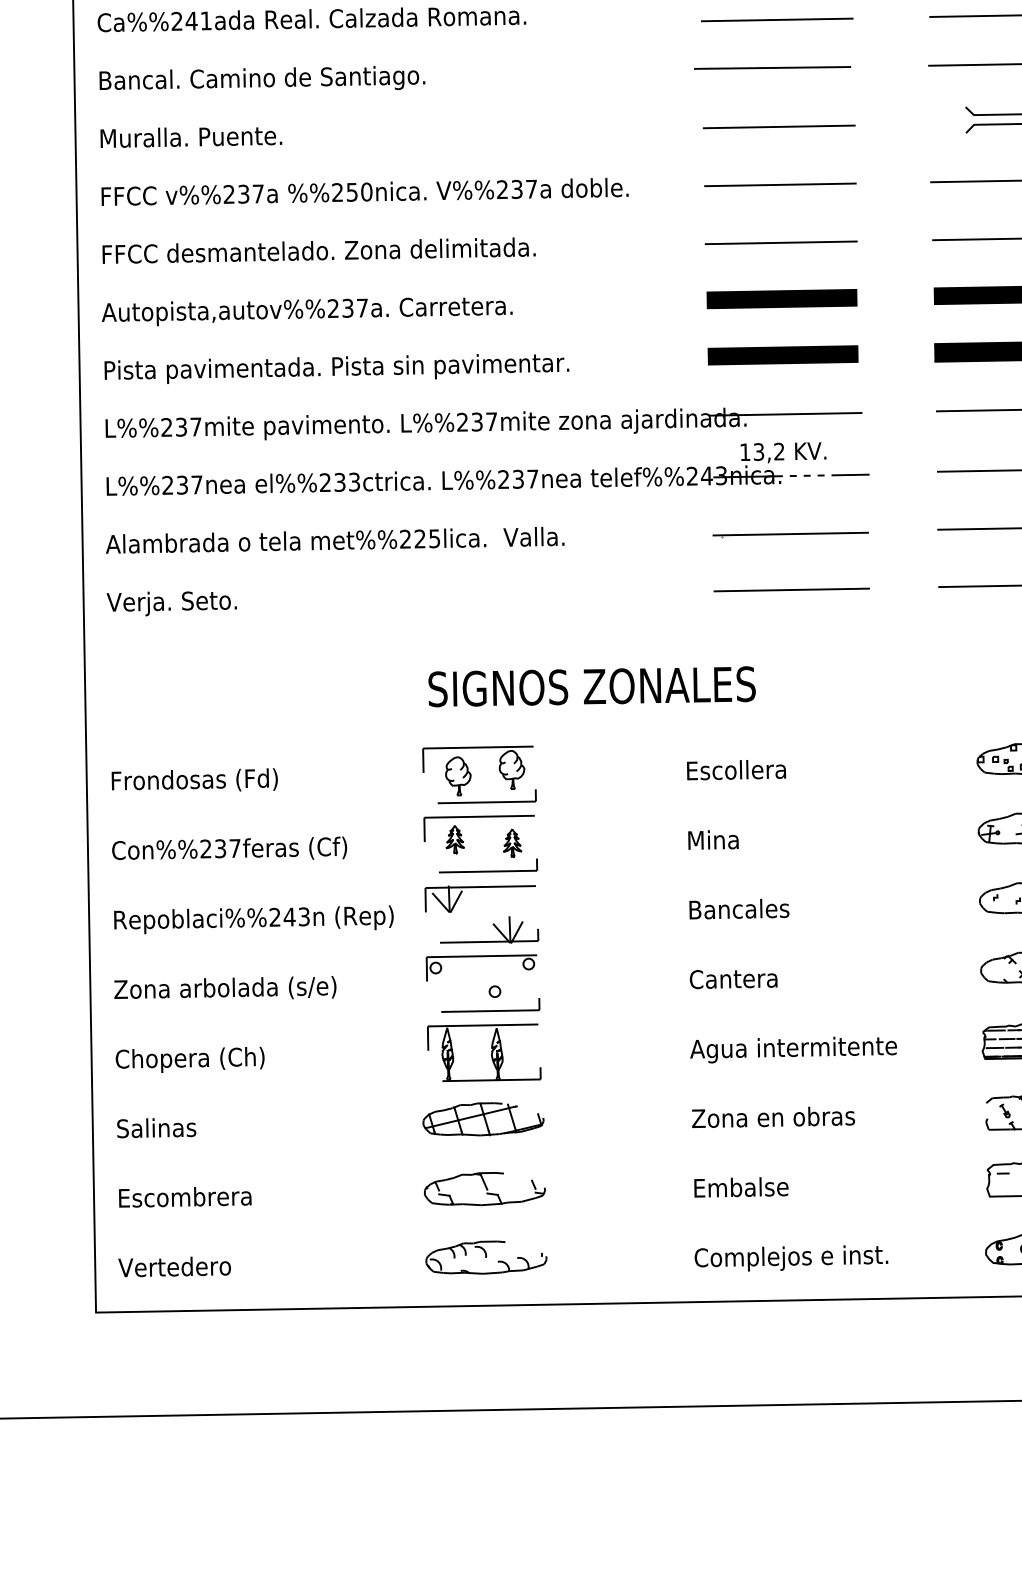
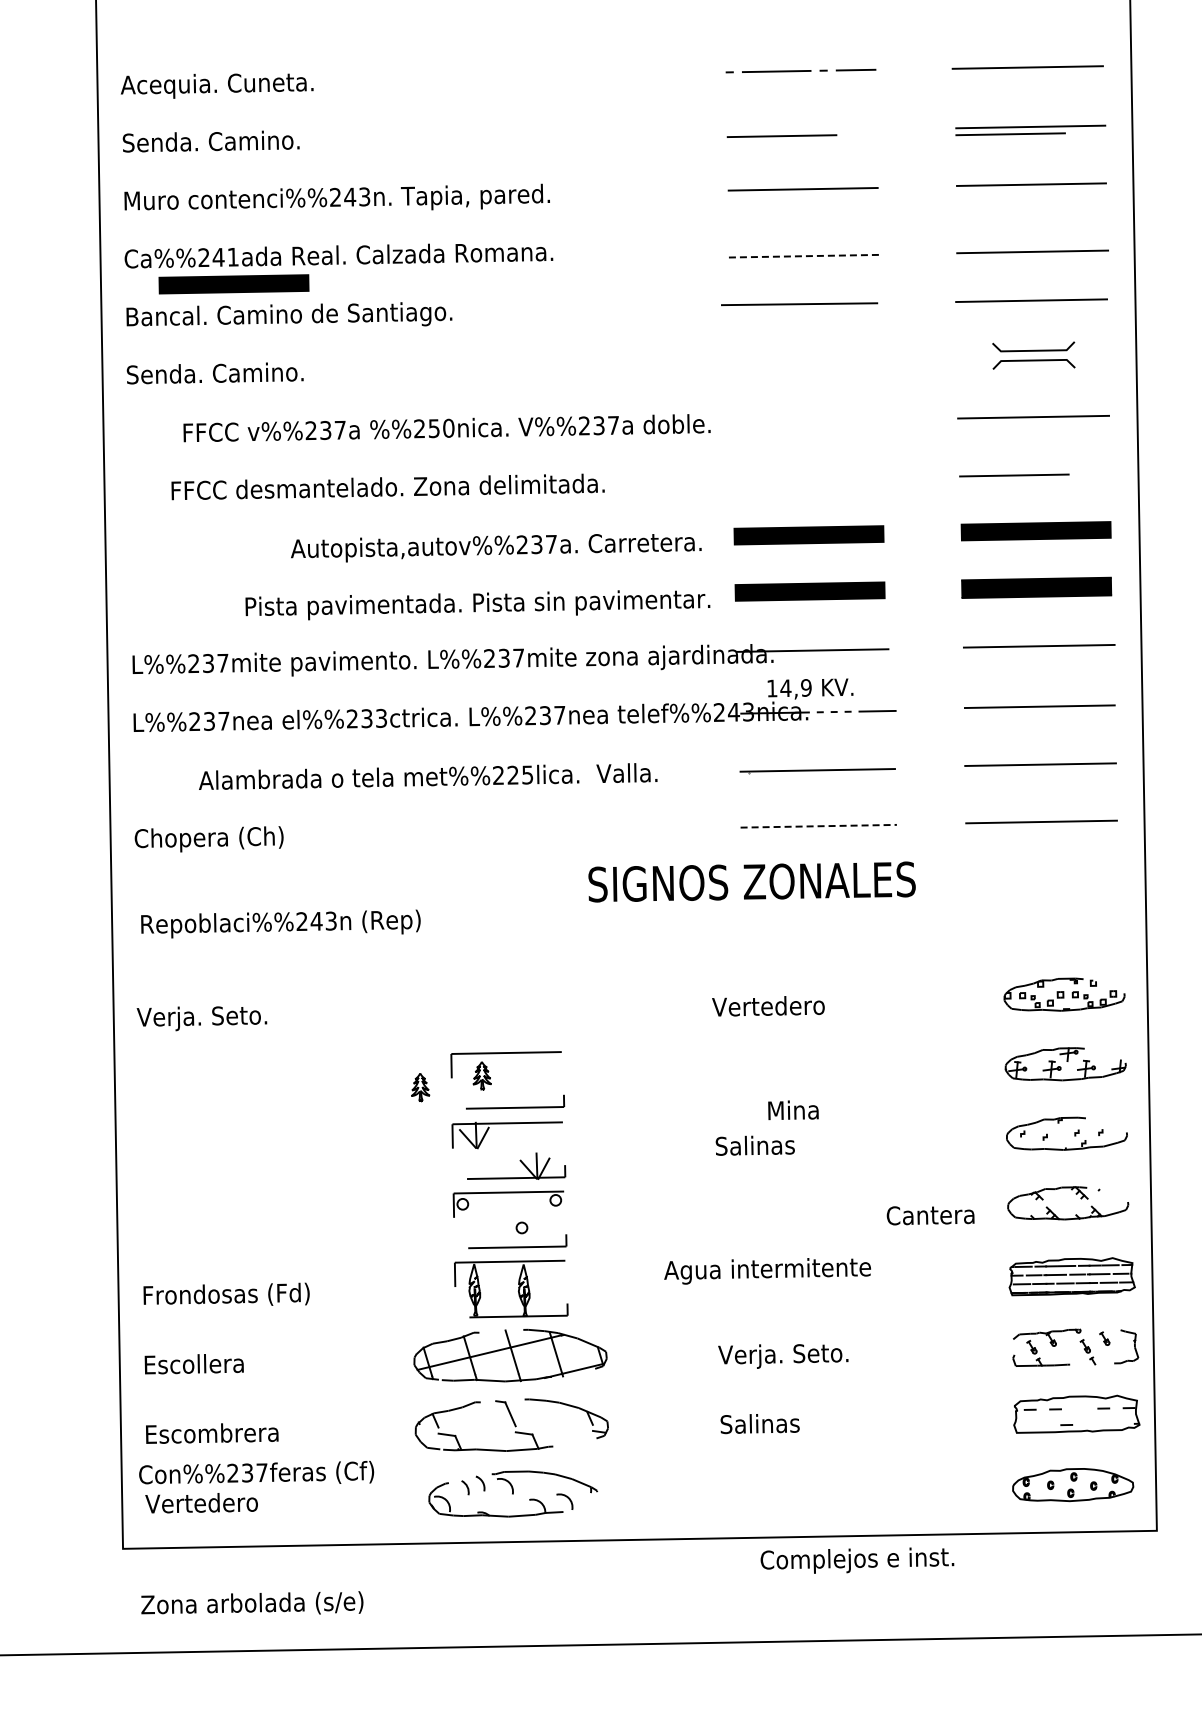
line: (777, 20) -> (804, 256), solid -> dashed
part: (206, 48) -> (233, 284), added
line: (778, 126) -> (805, 362), removed
text: (190, 137) -> (217, 373), Muralla. Puente. -> Senda. Camino.
line: (780, 184) -> (807, 420), removed
text: (364, 192) -> (446, 428), moved
line: (780, 242) -> (807, 478), removed
text: (318, 250) -> (387, 486), moved
text: (307, 312) -> (496, 548), moved
text: (336, 369) -> (477, 605), moved
text: (768, 452) -> (795, 688), 13,2 -> 14,9
text: (335, 540) -> (428, 776), moved
line: (792, 590) -> (819, 826), solid -> dashed
text: (181, 603) -> (208, 839), Verja. Seto. -> Chopera (Ch)
text: (591, 686) -> (751, 881), moved
text: (741, 770) -> (768, 1006), Escollera -> Vertedero
part: (471, 775) -> (498, 1011), removed
text: (193, 781) -> (220, 1017), Frondosas (Fd) -> Verja. Seto.
text: (713, 840) -> (793, 1110), moved
part: (512, 843) -> (420, 1087), moved
text: (229, 848) -> (256, 1472), moved
text: (738, 909) -> (765, 1145), Bancales -> Salinas
text: (253, 919) -> (280, 923), moved
text: (733, 979) -> (930, 1215), moved
text: (225, 987) -> (252, 1602), moved
text: (793, 1050) -> (767, 1271), moved
text: (198, 1059) -> (225, 1295), Chopera (Ch) -> Frondosas (Fd)
part: (483, 1119) -> (510, 1355), size x1.6
text: (773, 1119) -> (800, 1355), Zona en obras -> Verja. Seto.
text: (166, 1128) -> (193, 1364), Salinas -> Escollera
text: (740, 1187) -> (767, 1423), Embalse -> Salinas
part: (484, 1189) -> (511, 1425), size x1.6
part: (486, 1257) -> (513, 1493), size x1.4
text: (791, 1258) -> (857, 1560), moved

